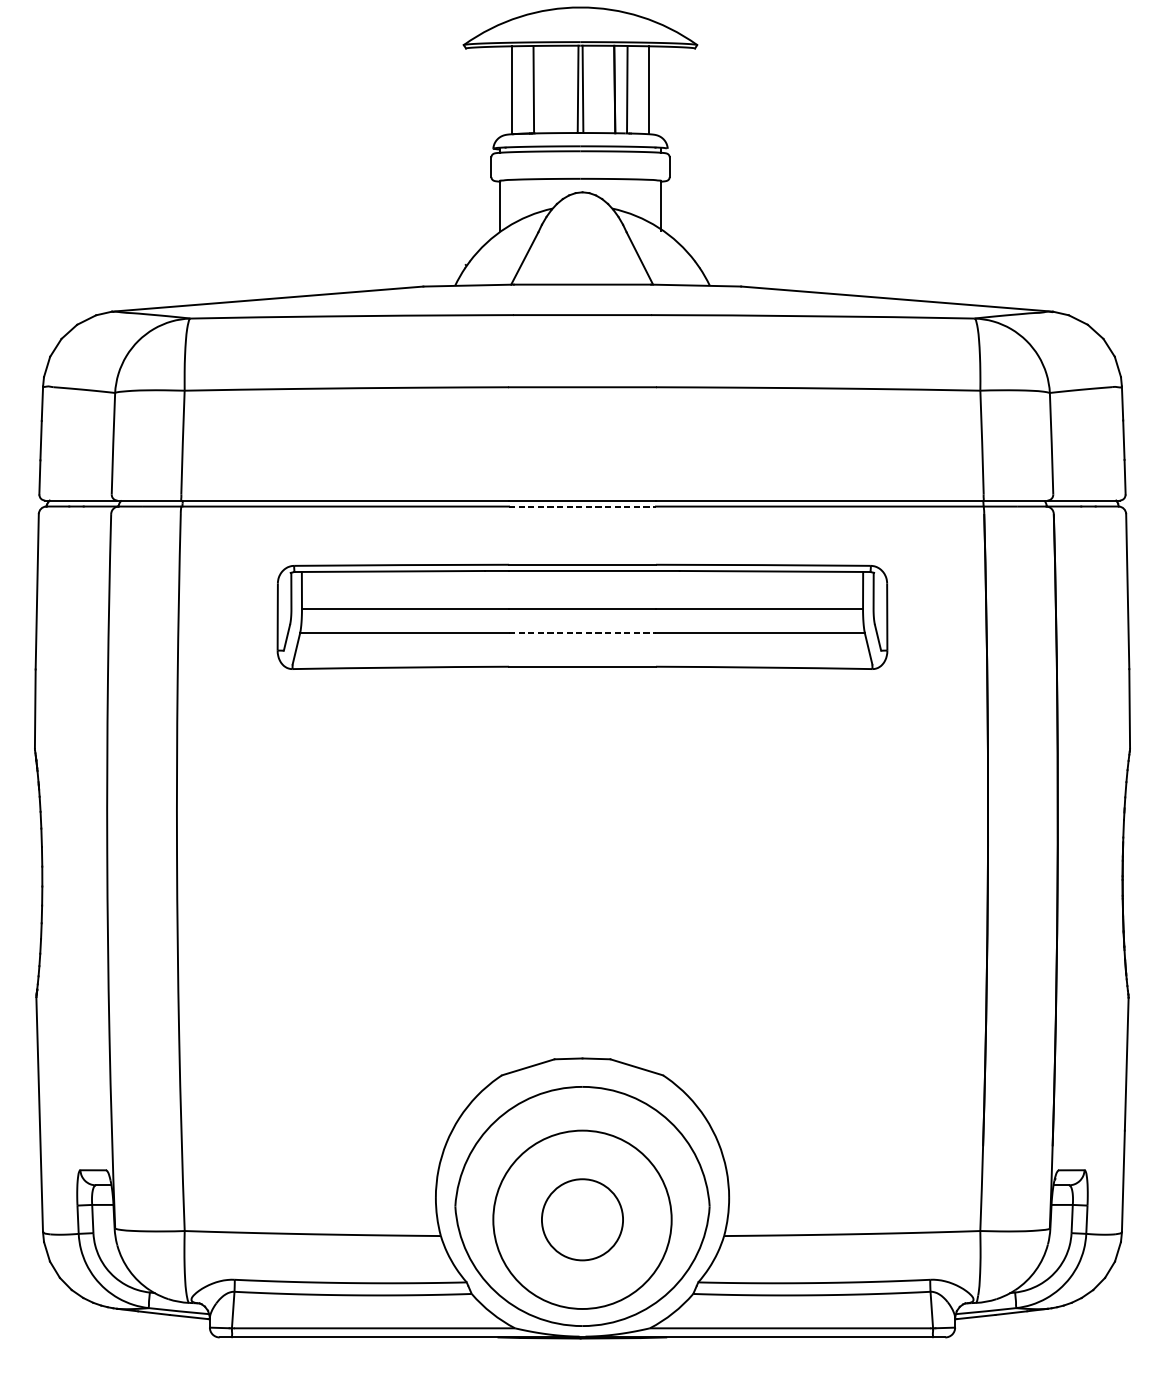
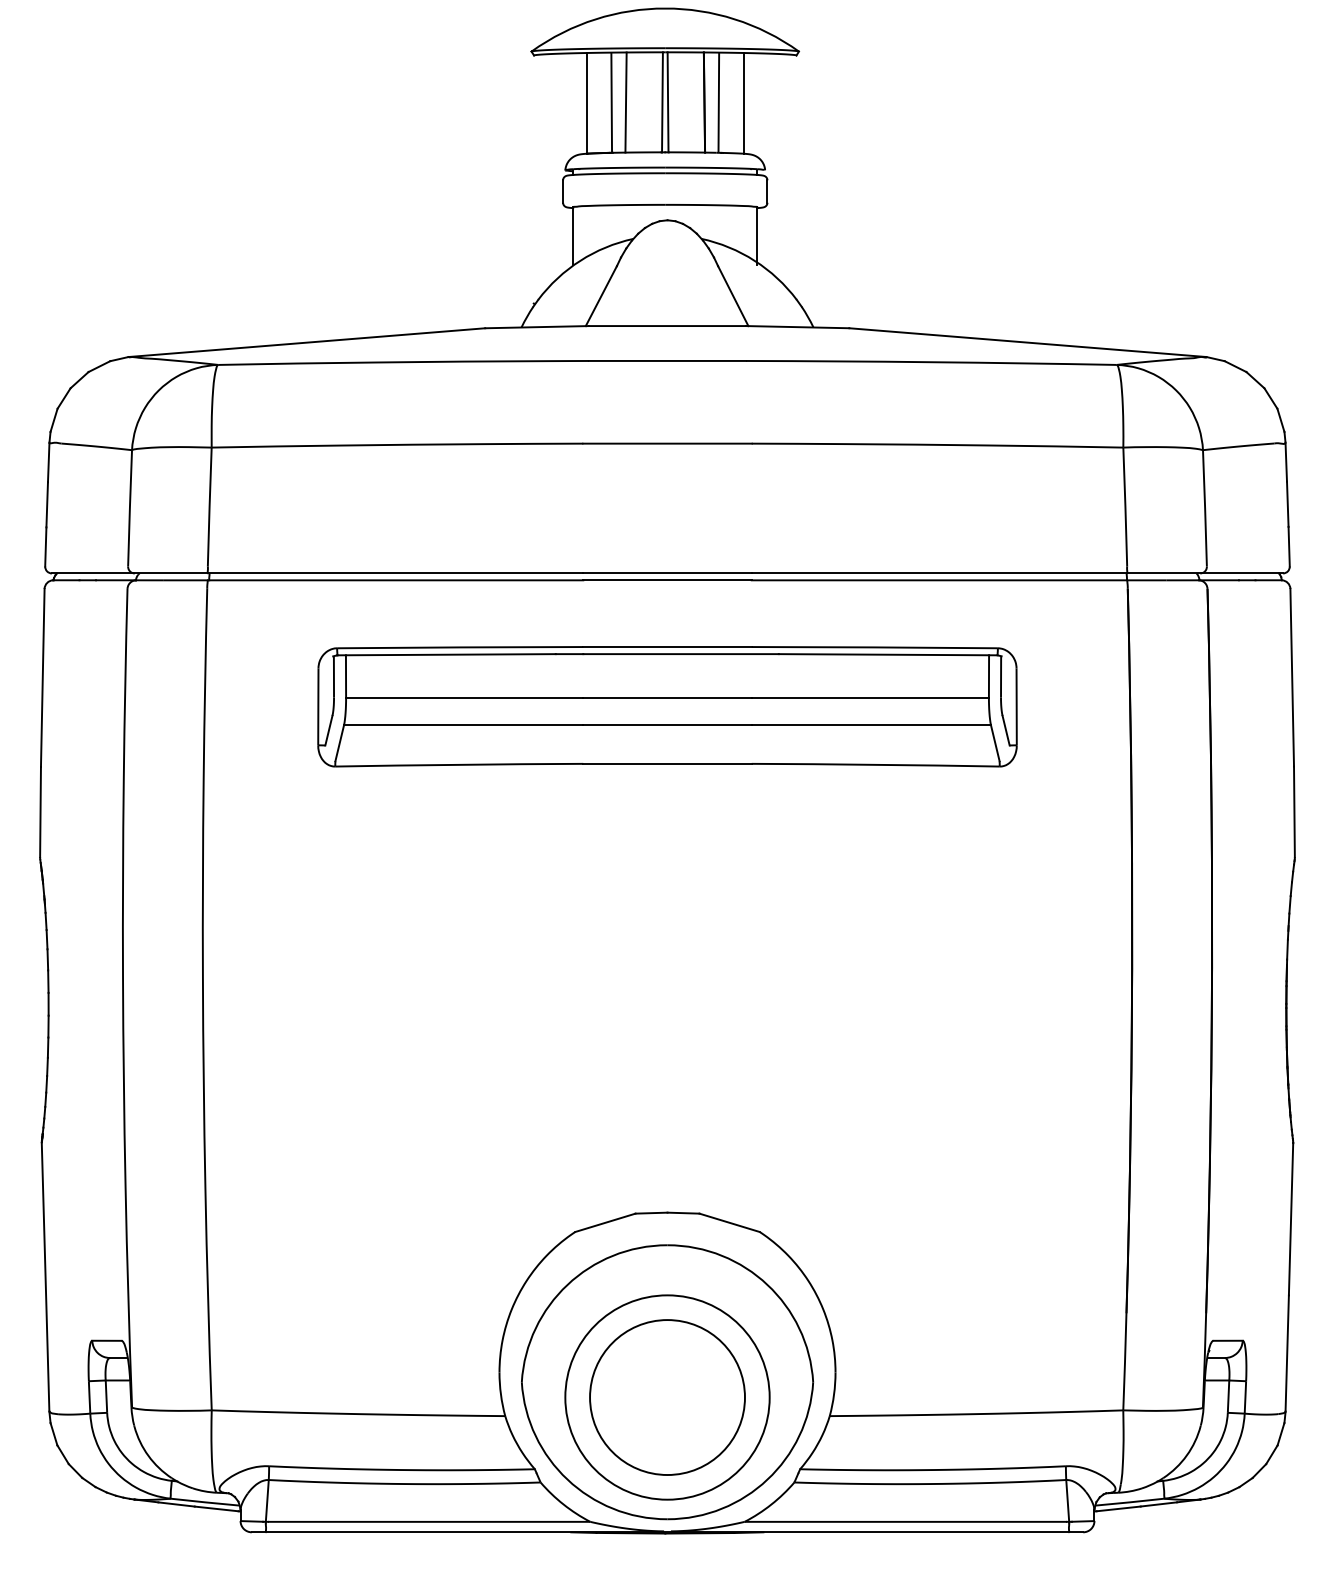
line: (545, 89) -> (625, 102), added
line: (583, 506) -> (668, 580), dashed -> solid
line: (583, 633) -> (668, 725), dashed -> solid
circle: (582, 1219) -> (667, 1397), size x1.67

